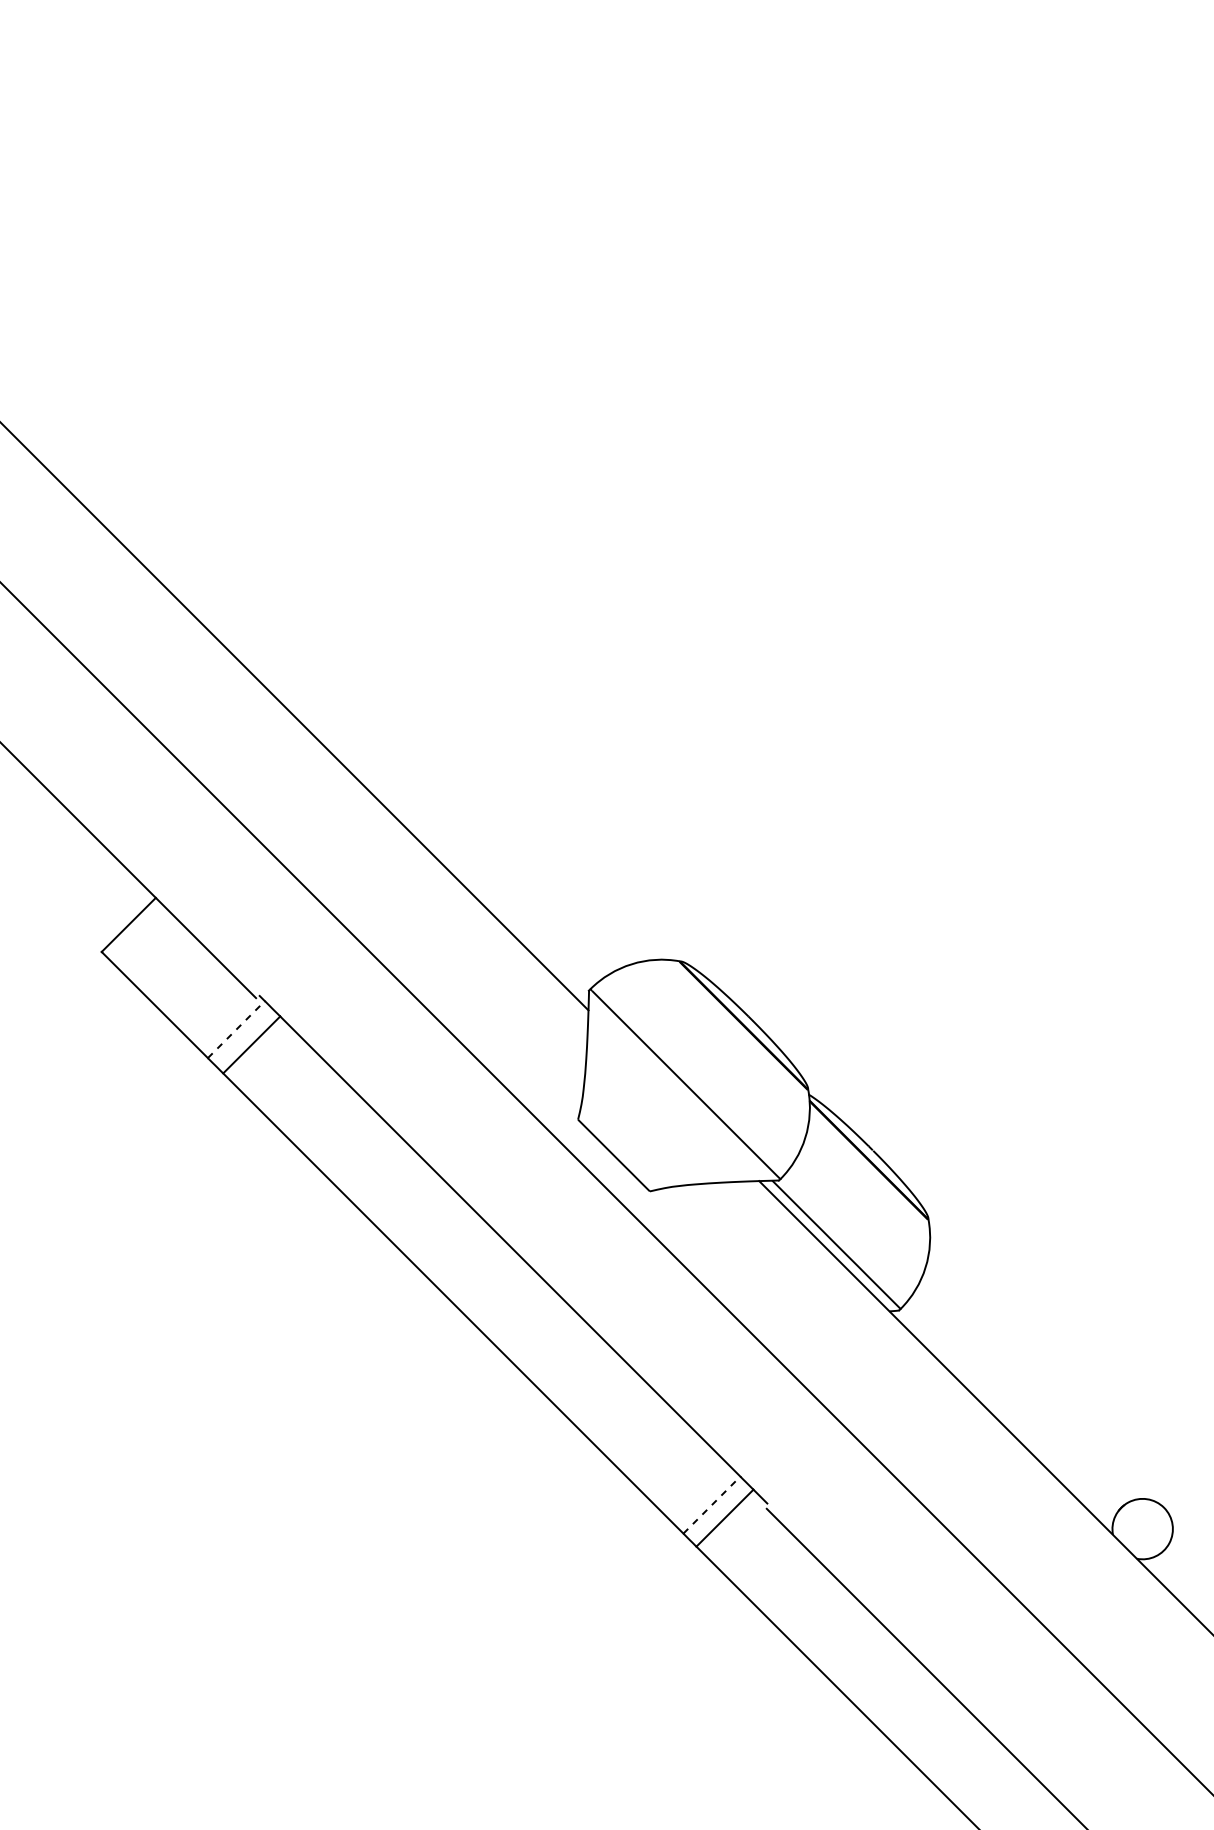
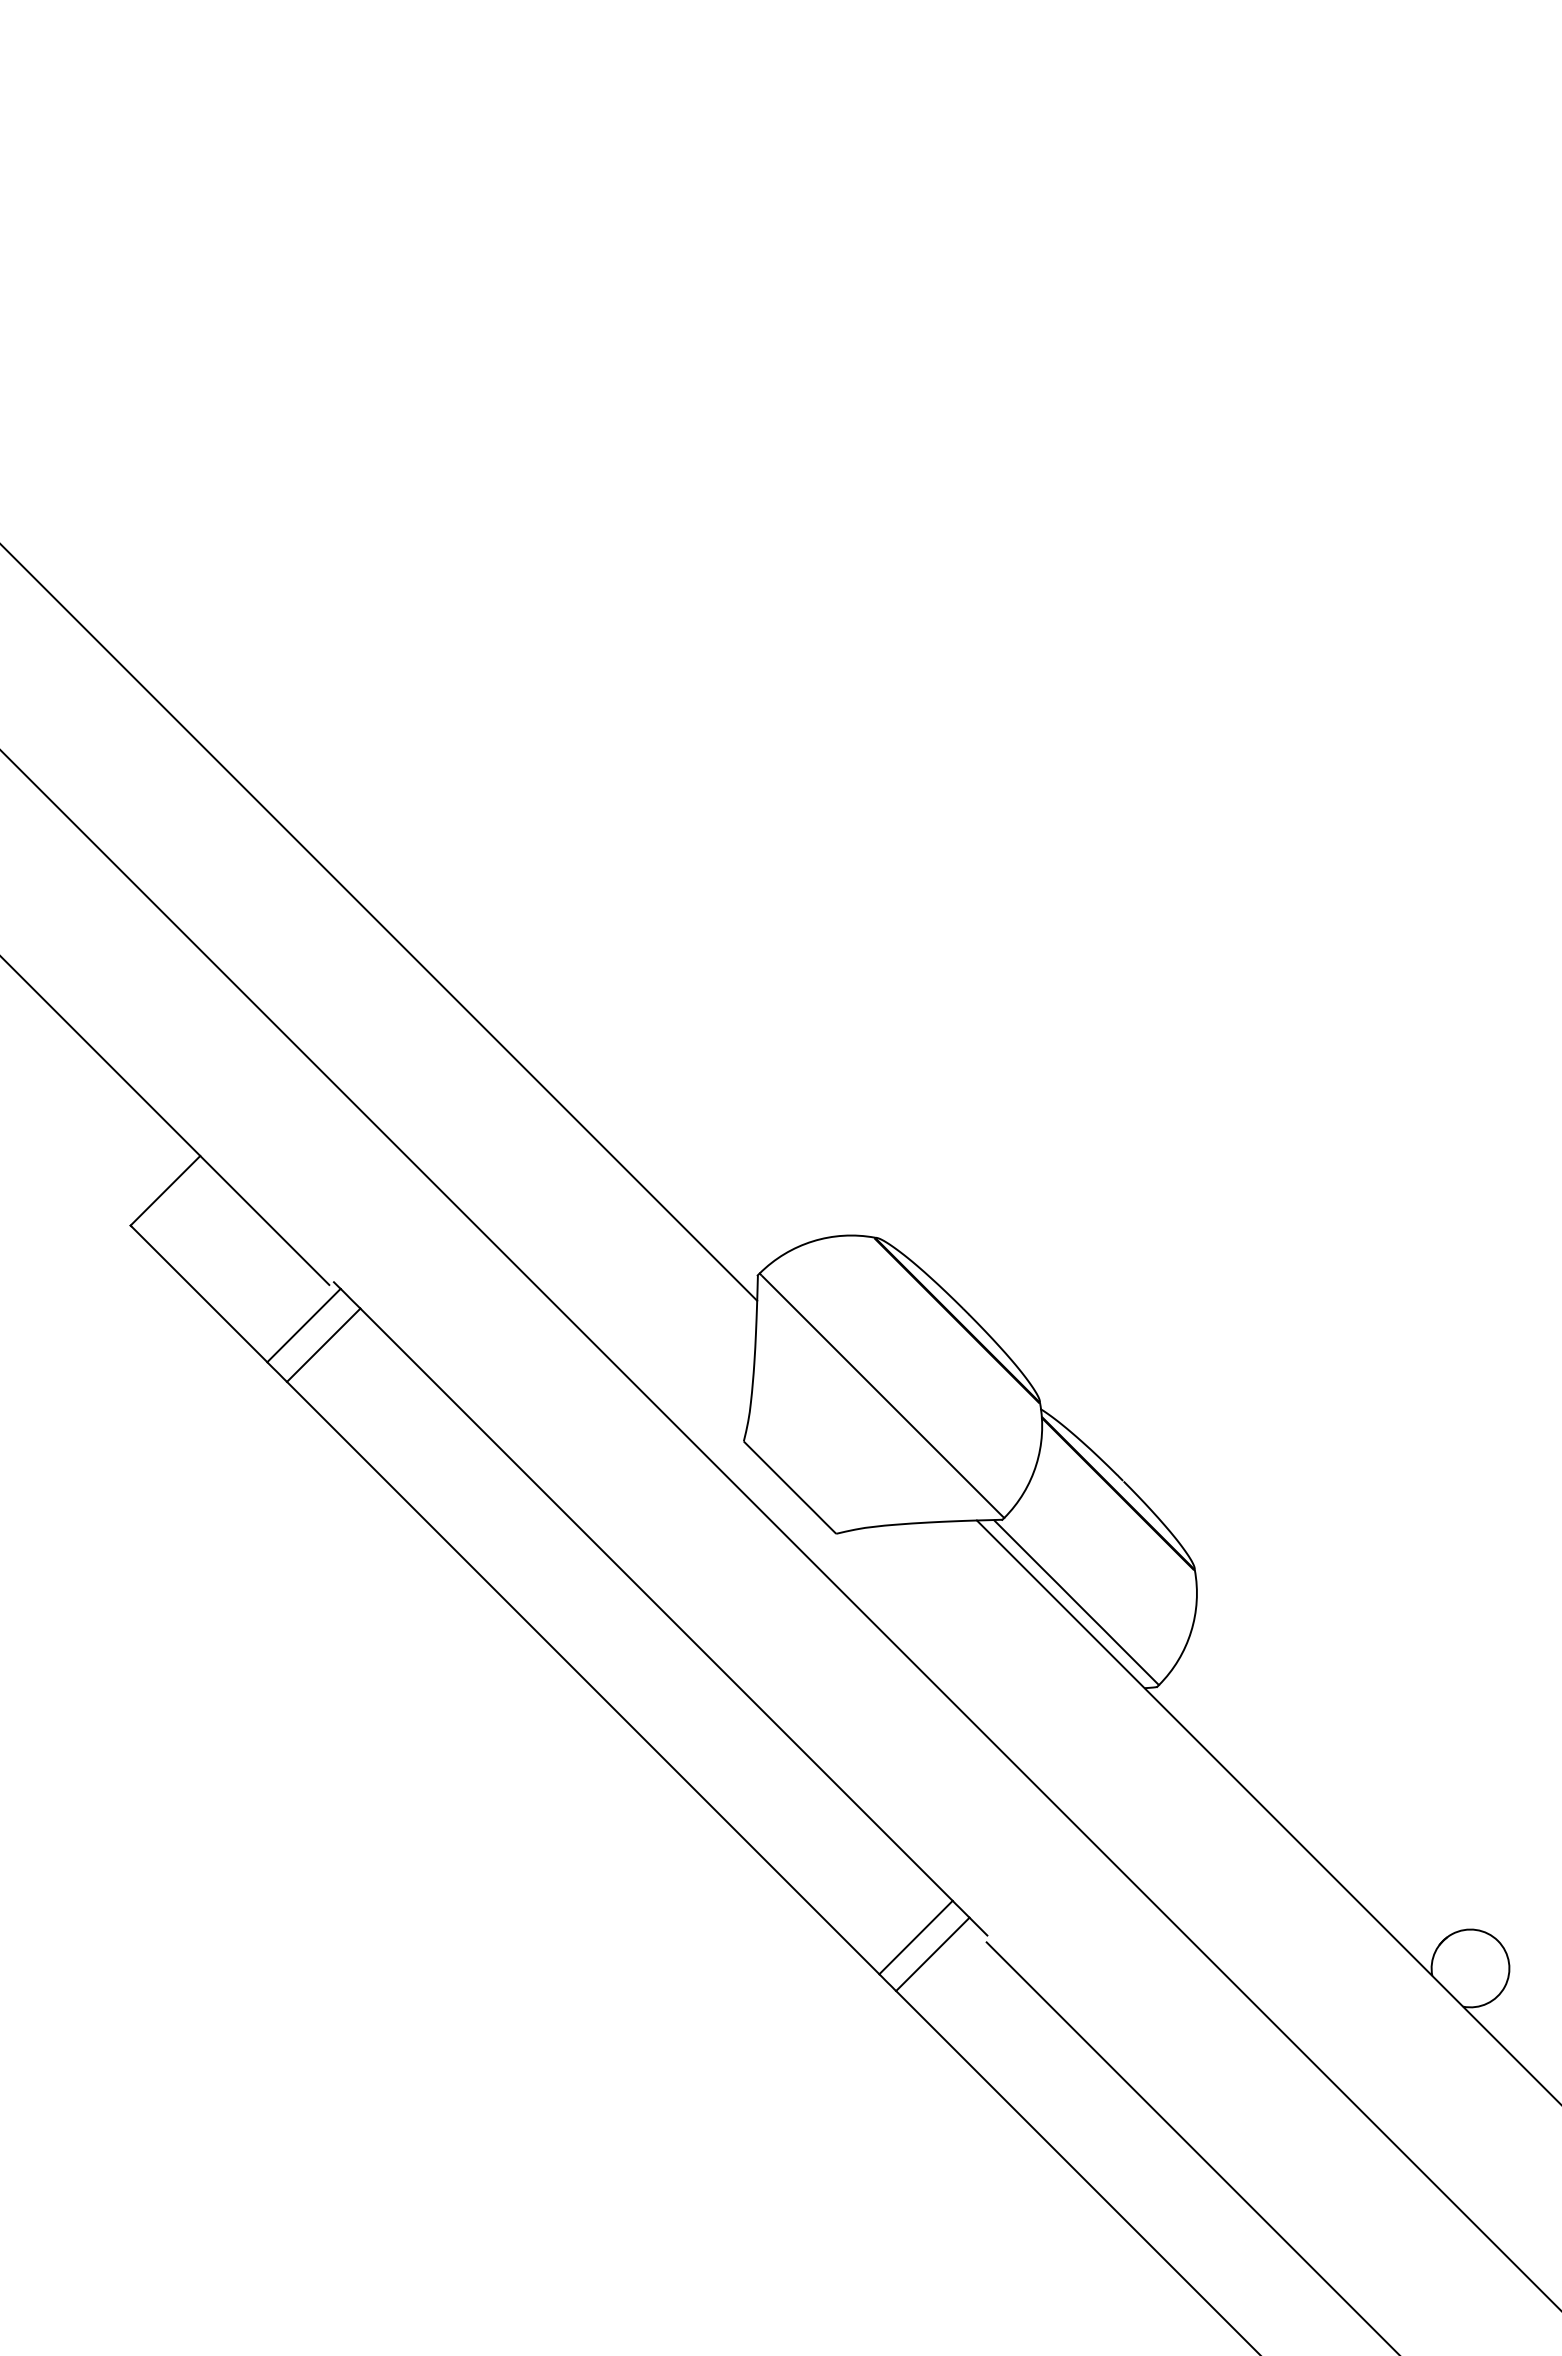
line: (236, 1029) -> (303, 1325), dashed -> solid
line: (712, 1505) -> (916, 1937), dashed -> solid

